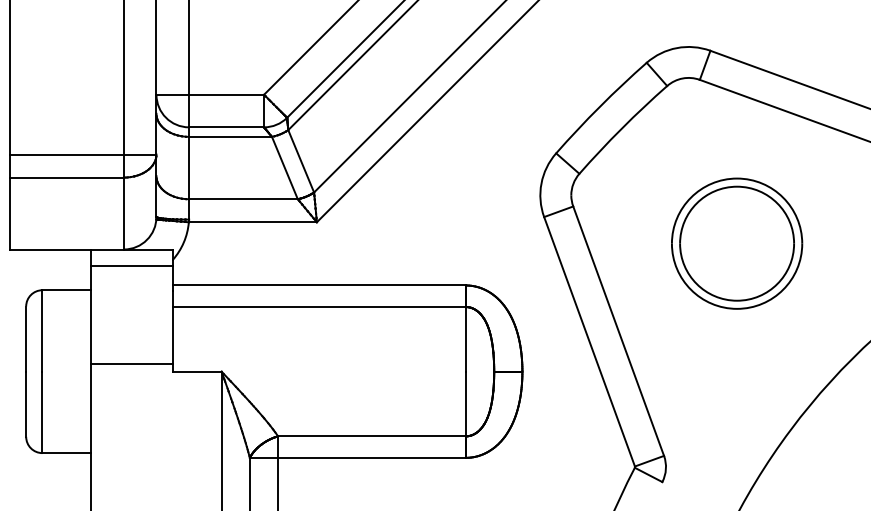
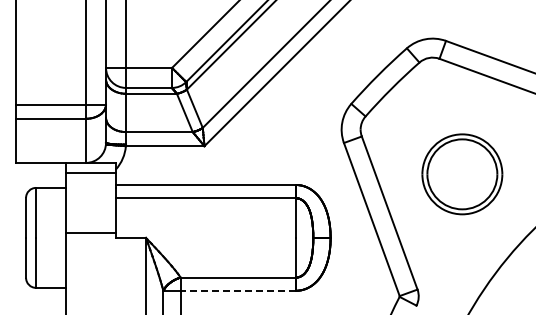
part: (737, 243) -> (462, 174), moved
line: (372, 457) -> (238, 290), solid -> dashed

